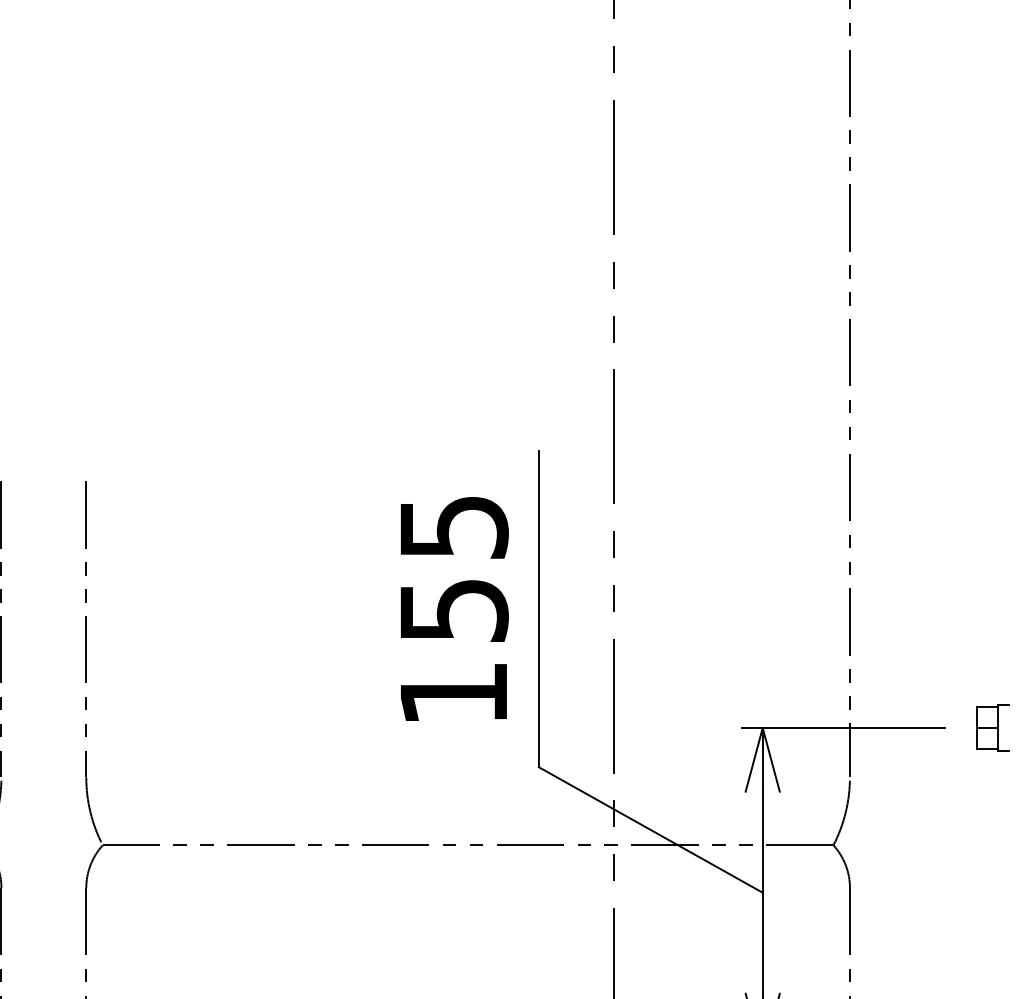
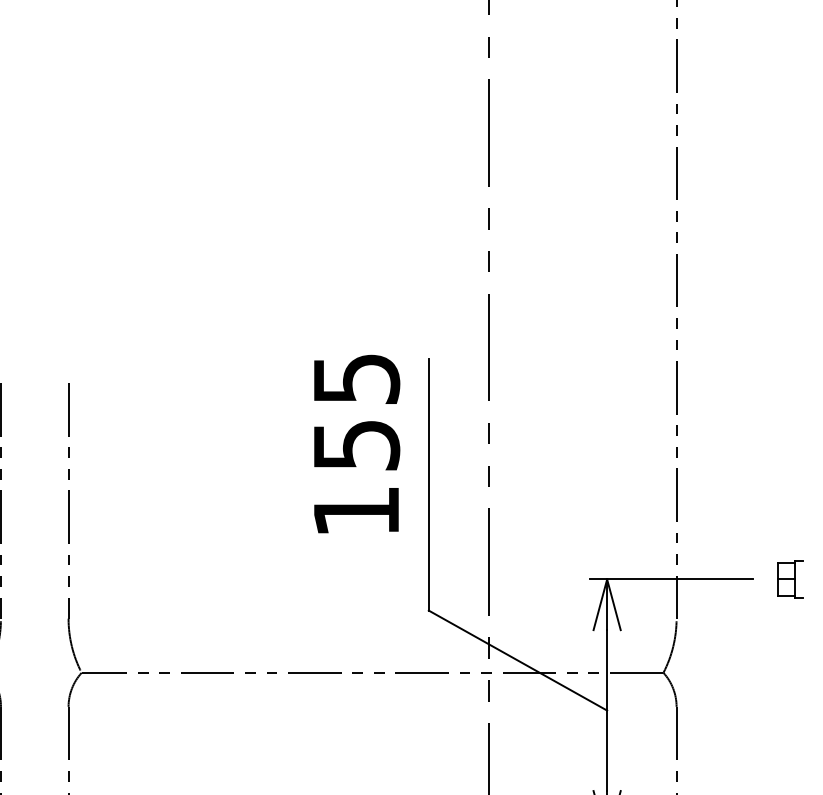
text: (454, 608) -> (356, 443), moved

